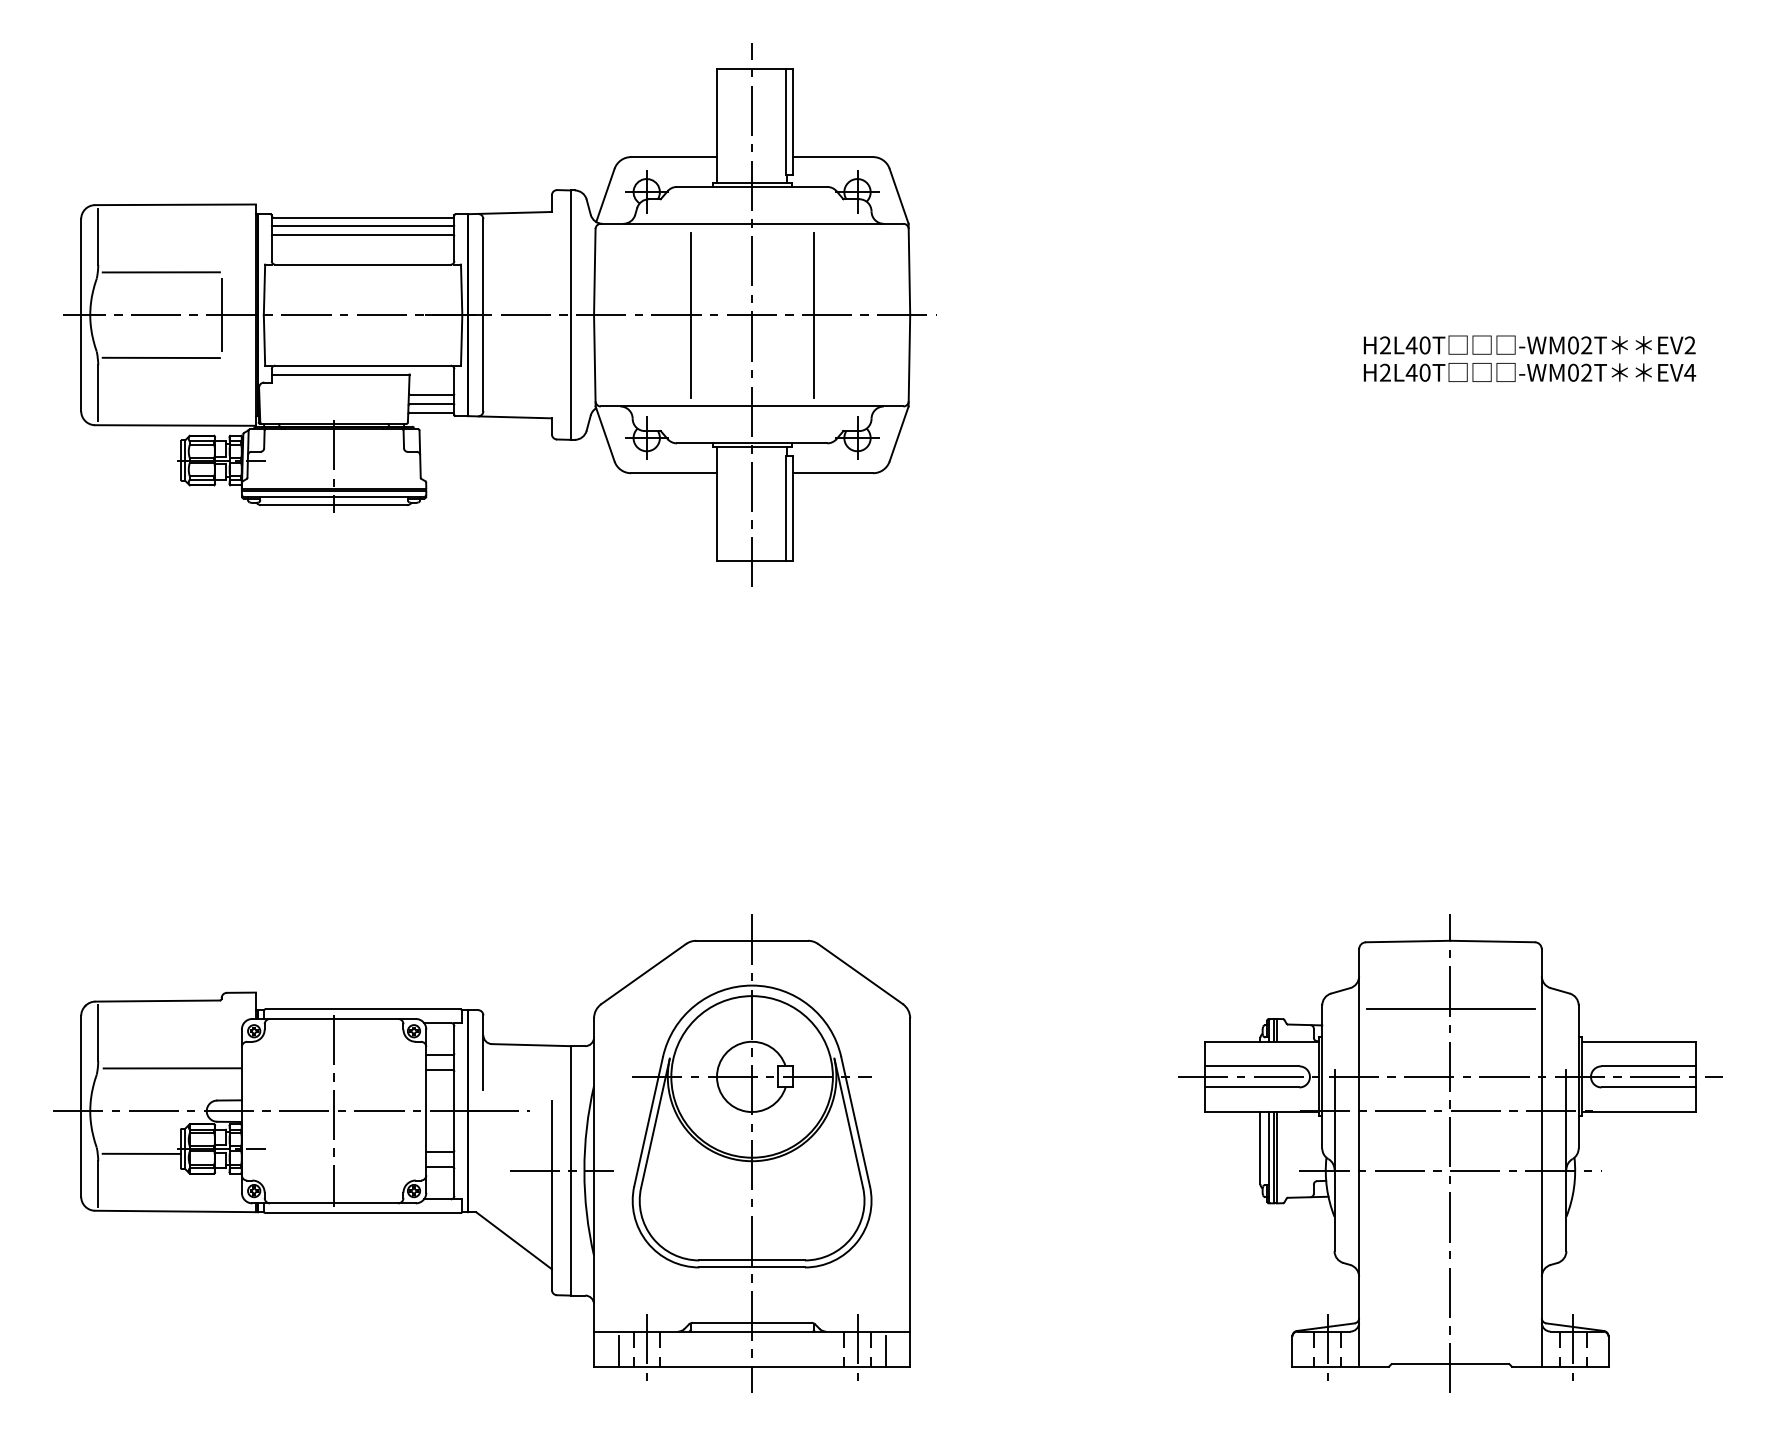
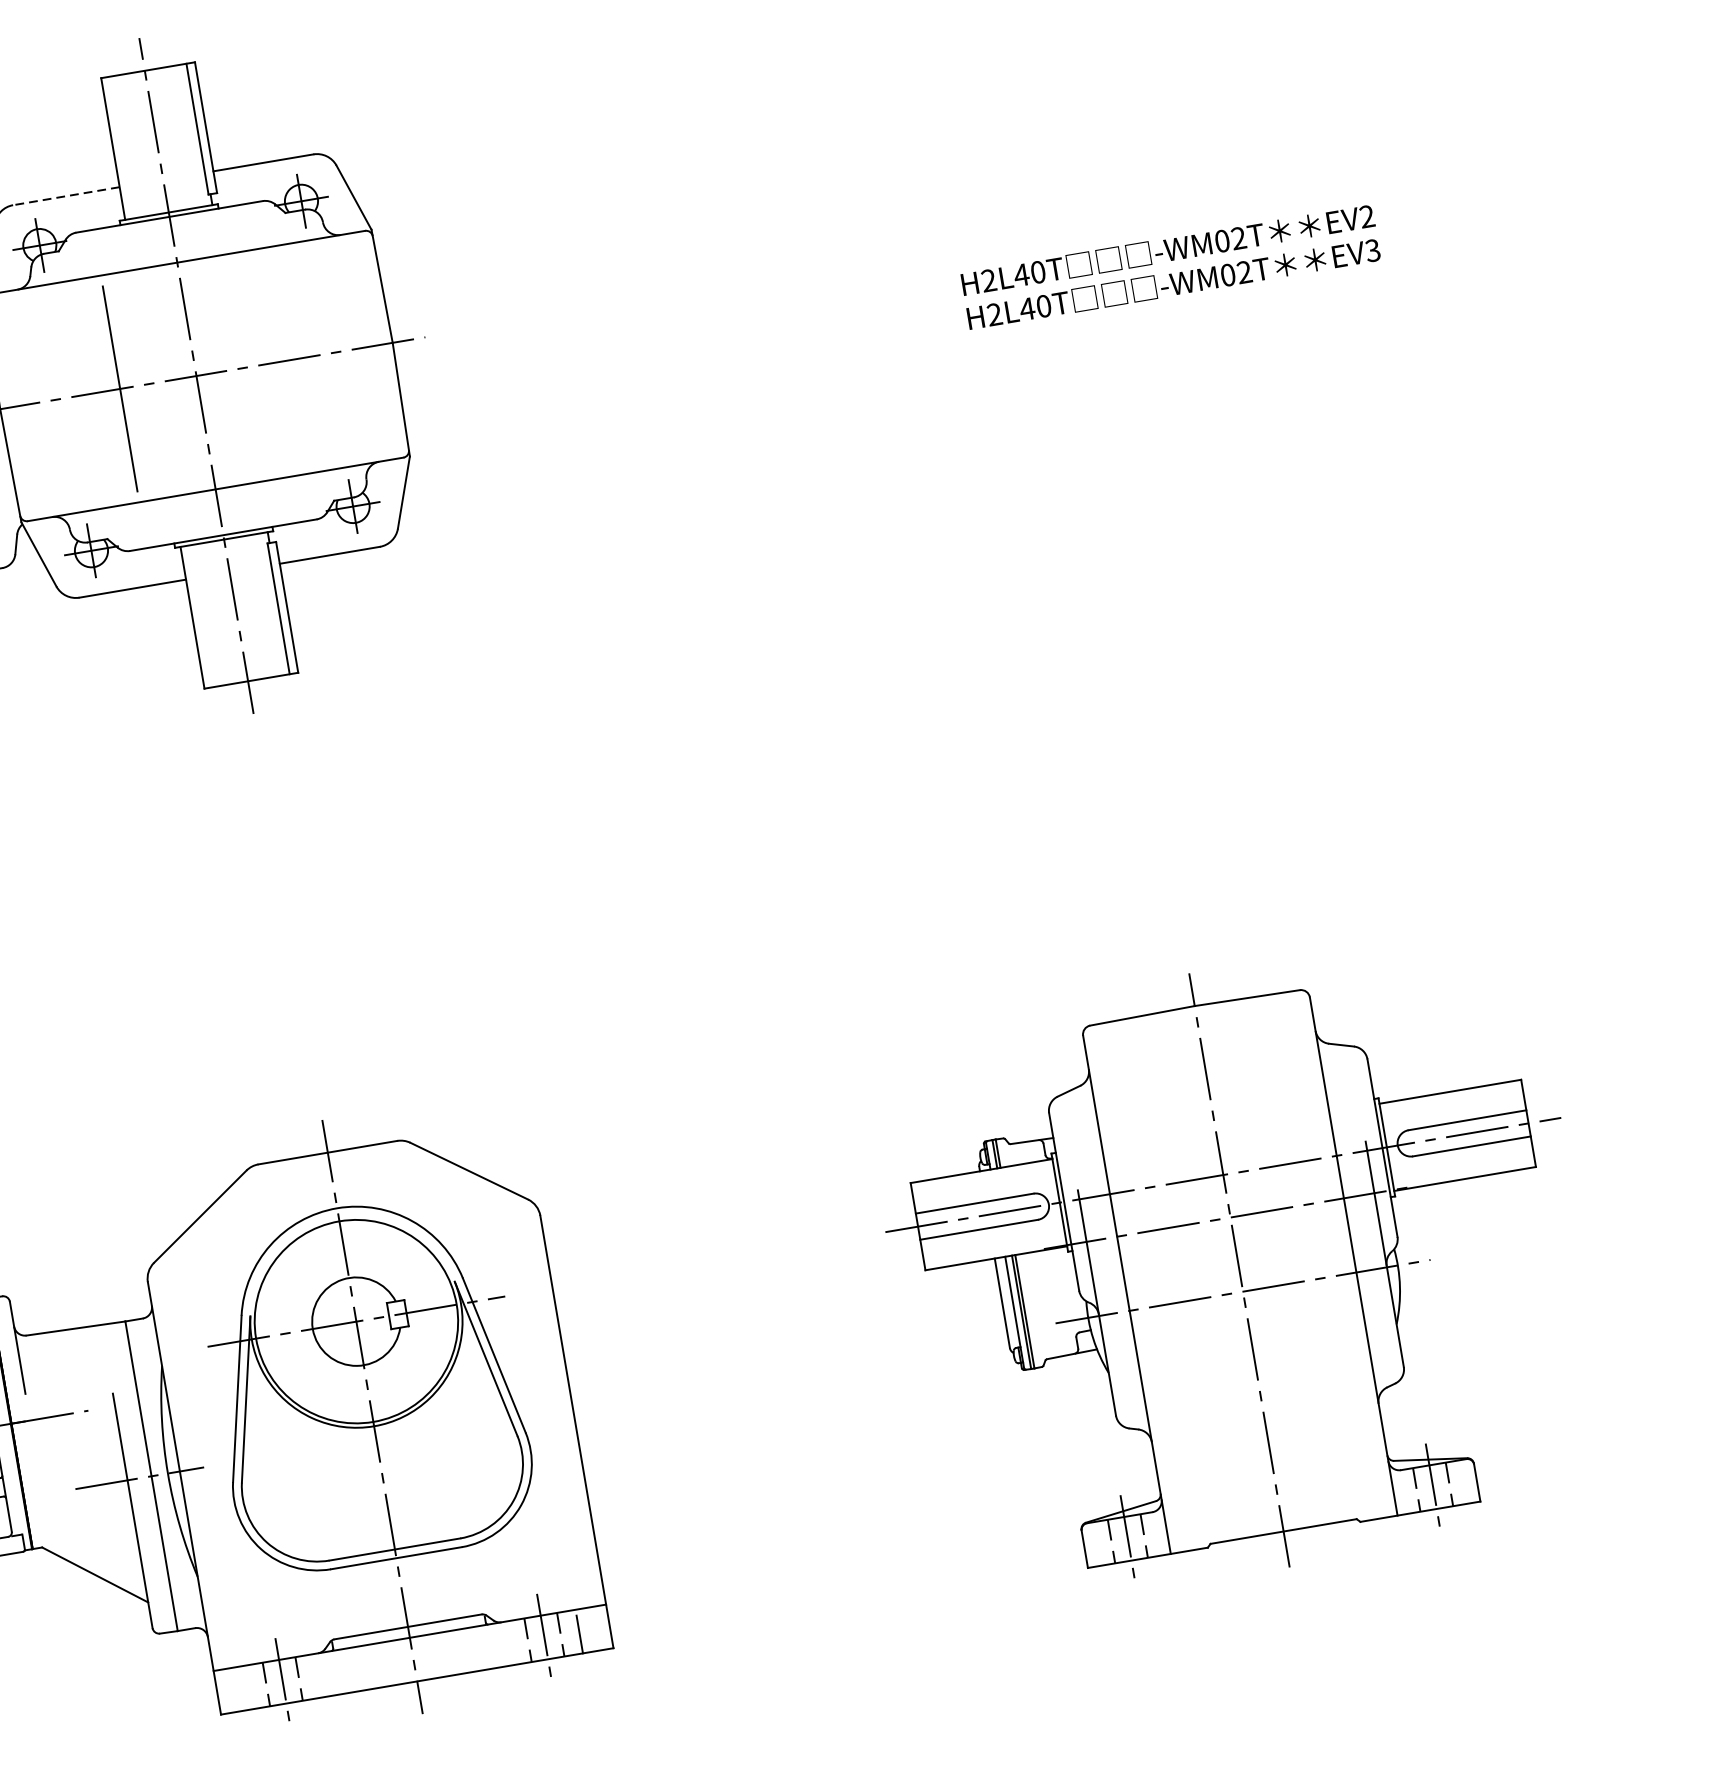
line: (674, 157) -> (67, 196), solid -> dashed
line: (813, 314) -> (272, 362), removed
text: (1690, 372) -> (1373, 250), EV4 -> EV3
line: (1450, 1009) -> (1209, 1091), removed
line: (618, 1351) -> (248, 1690), removed

